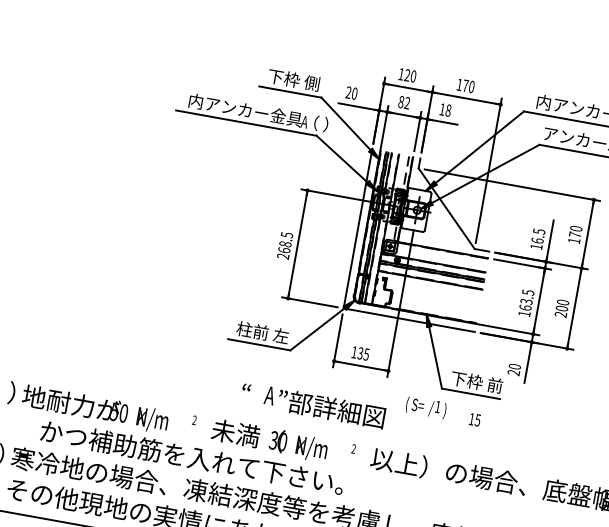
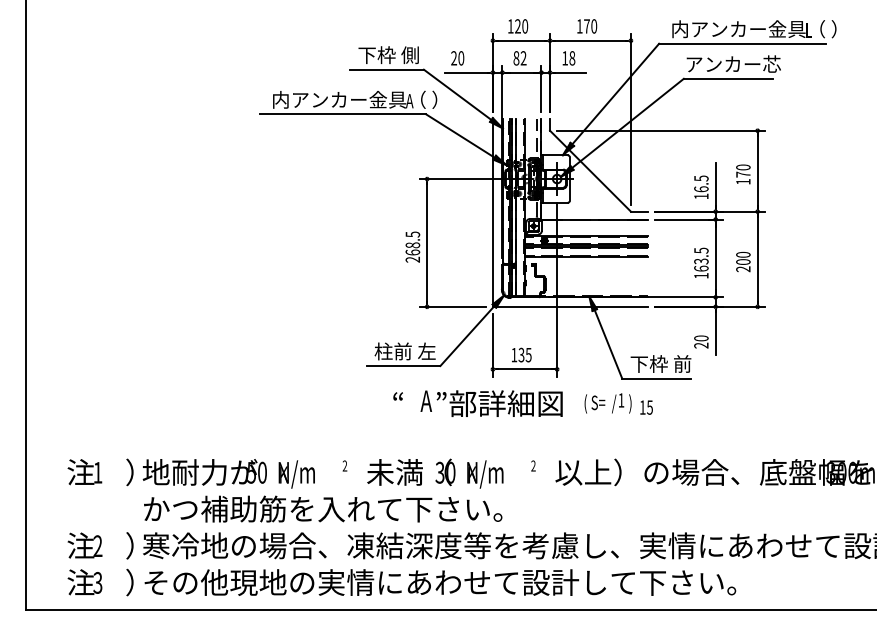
text: (312, 405) -> (477, 403), moved
text: (474, 419) -> (646, 407), moved
text: (192, 457) -> (323, 508), moved

